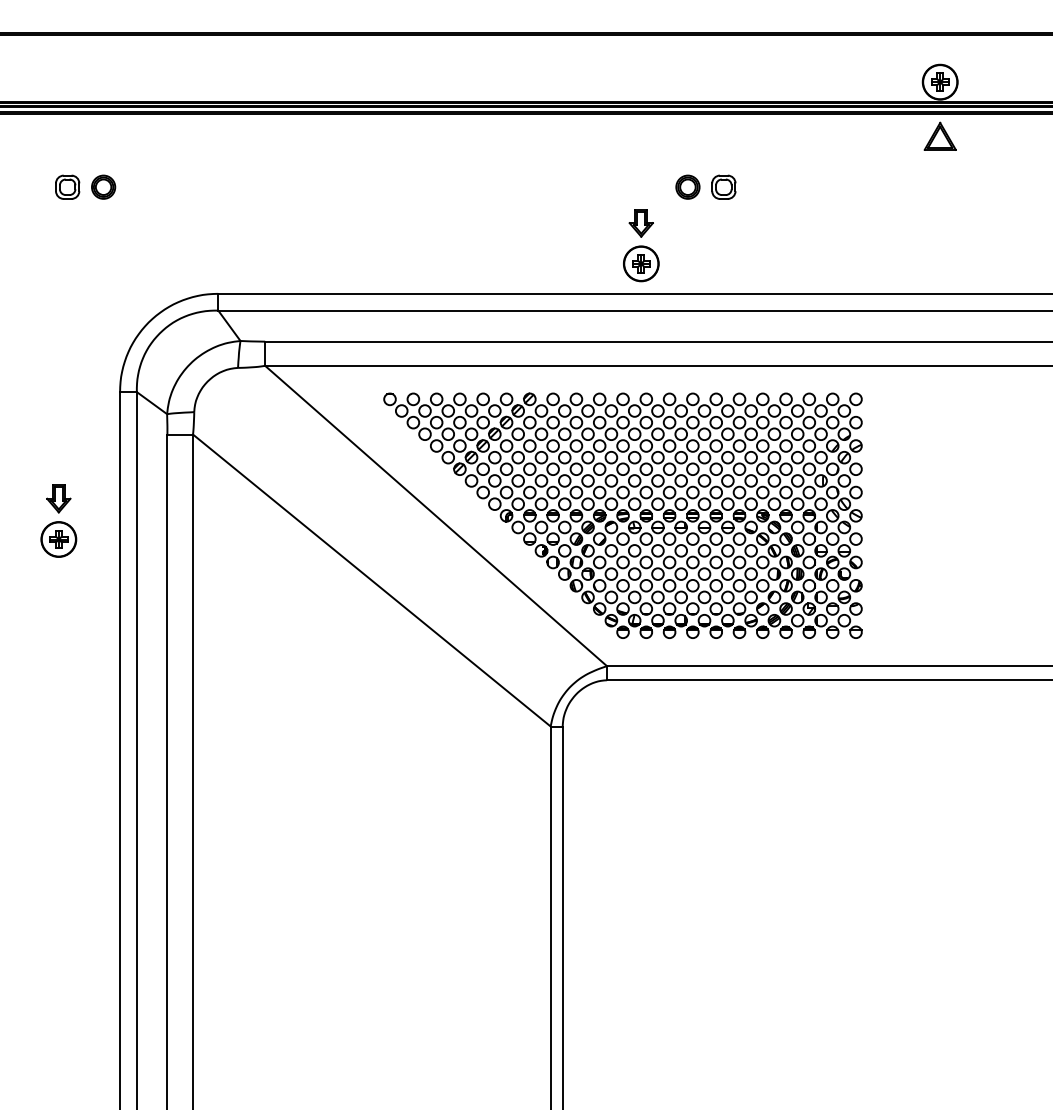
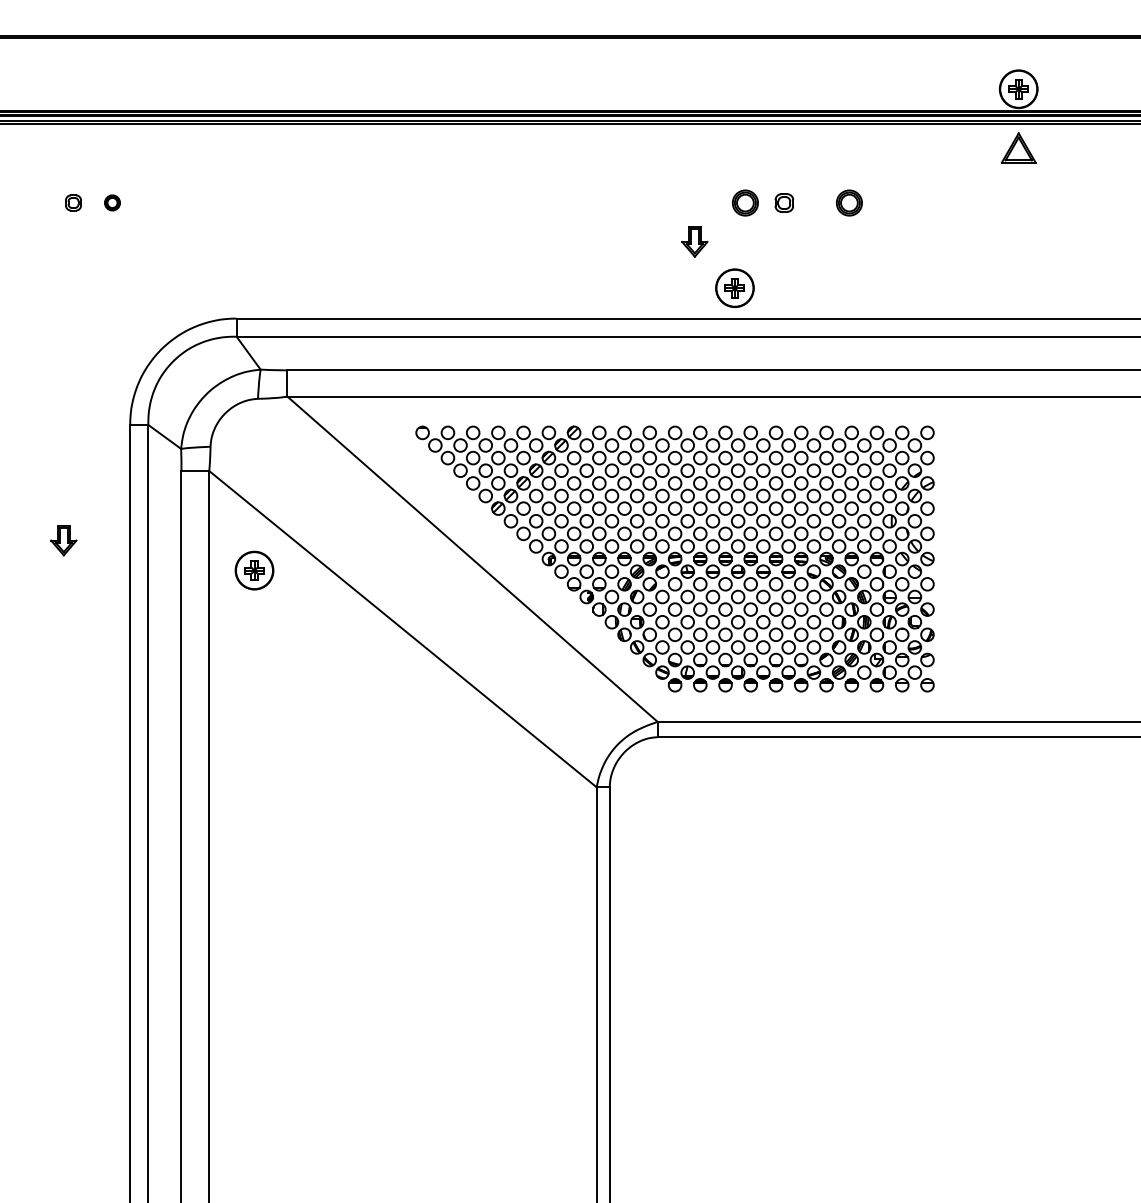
part: (67, 186) -> (73, 202), size x0.6
part: (103, 186) -> (112, 202), size x0.6
part: (723, 186) -> (783, 202), size x0.7
part: (783, 186) -> (848, 202), added
part: (641, 263) -> (735, 287), moved
part: (58, 539) -> (254, 570), moved

